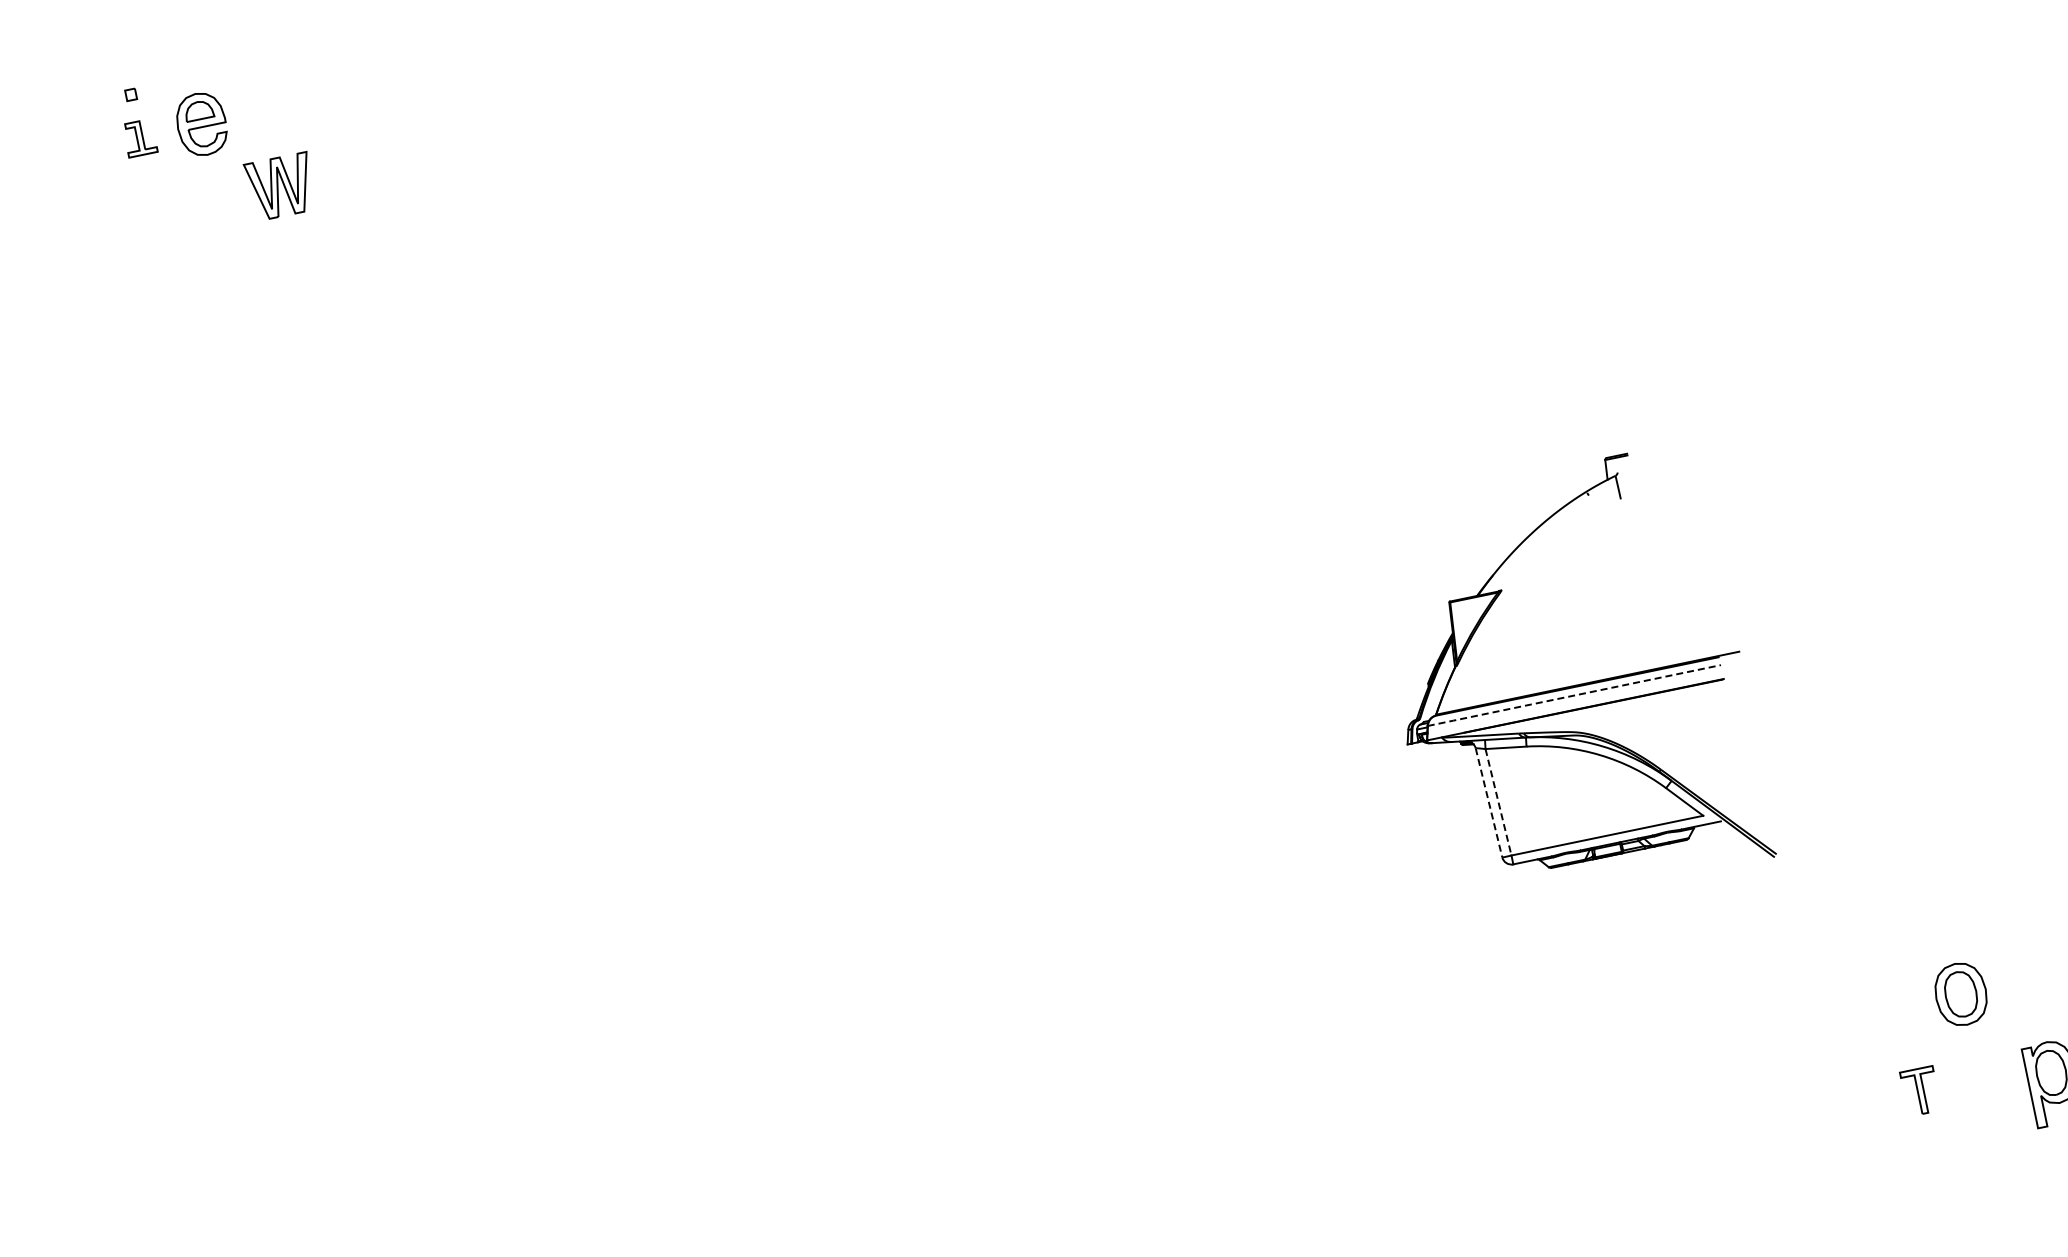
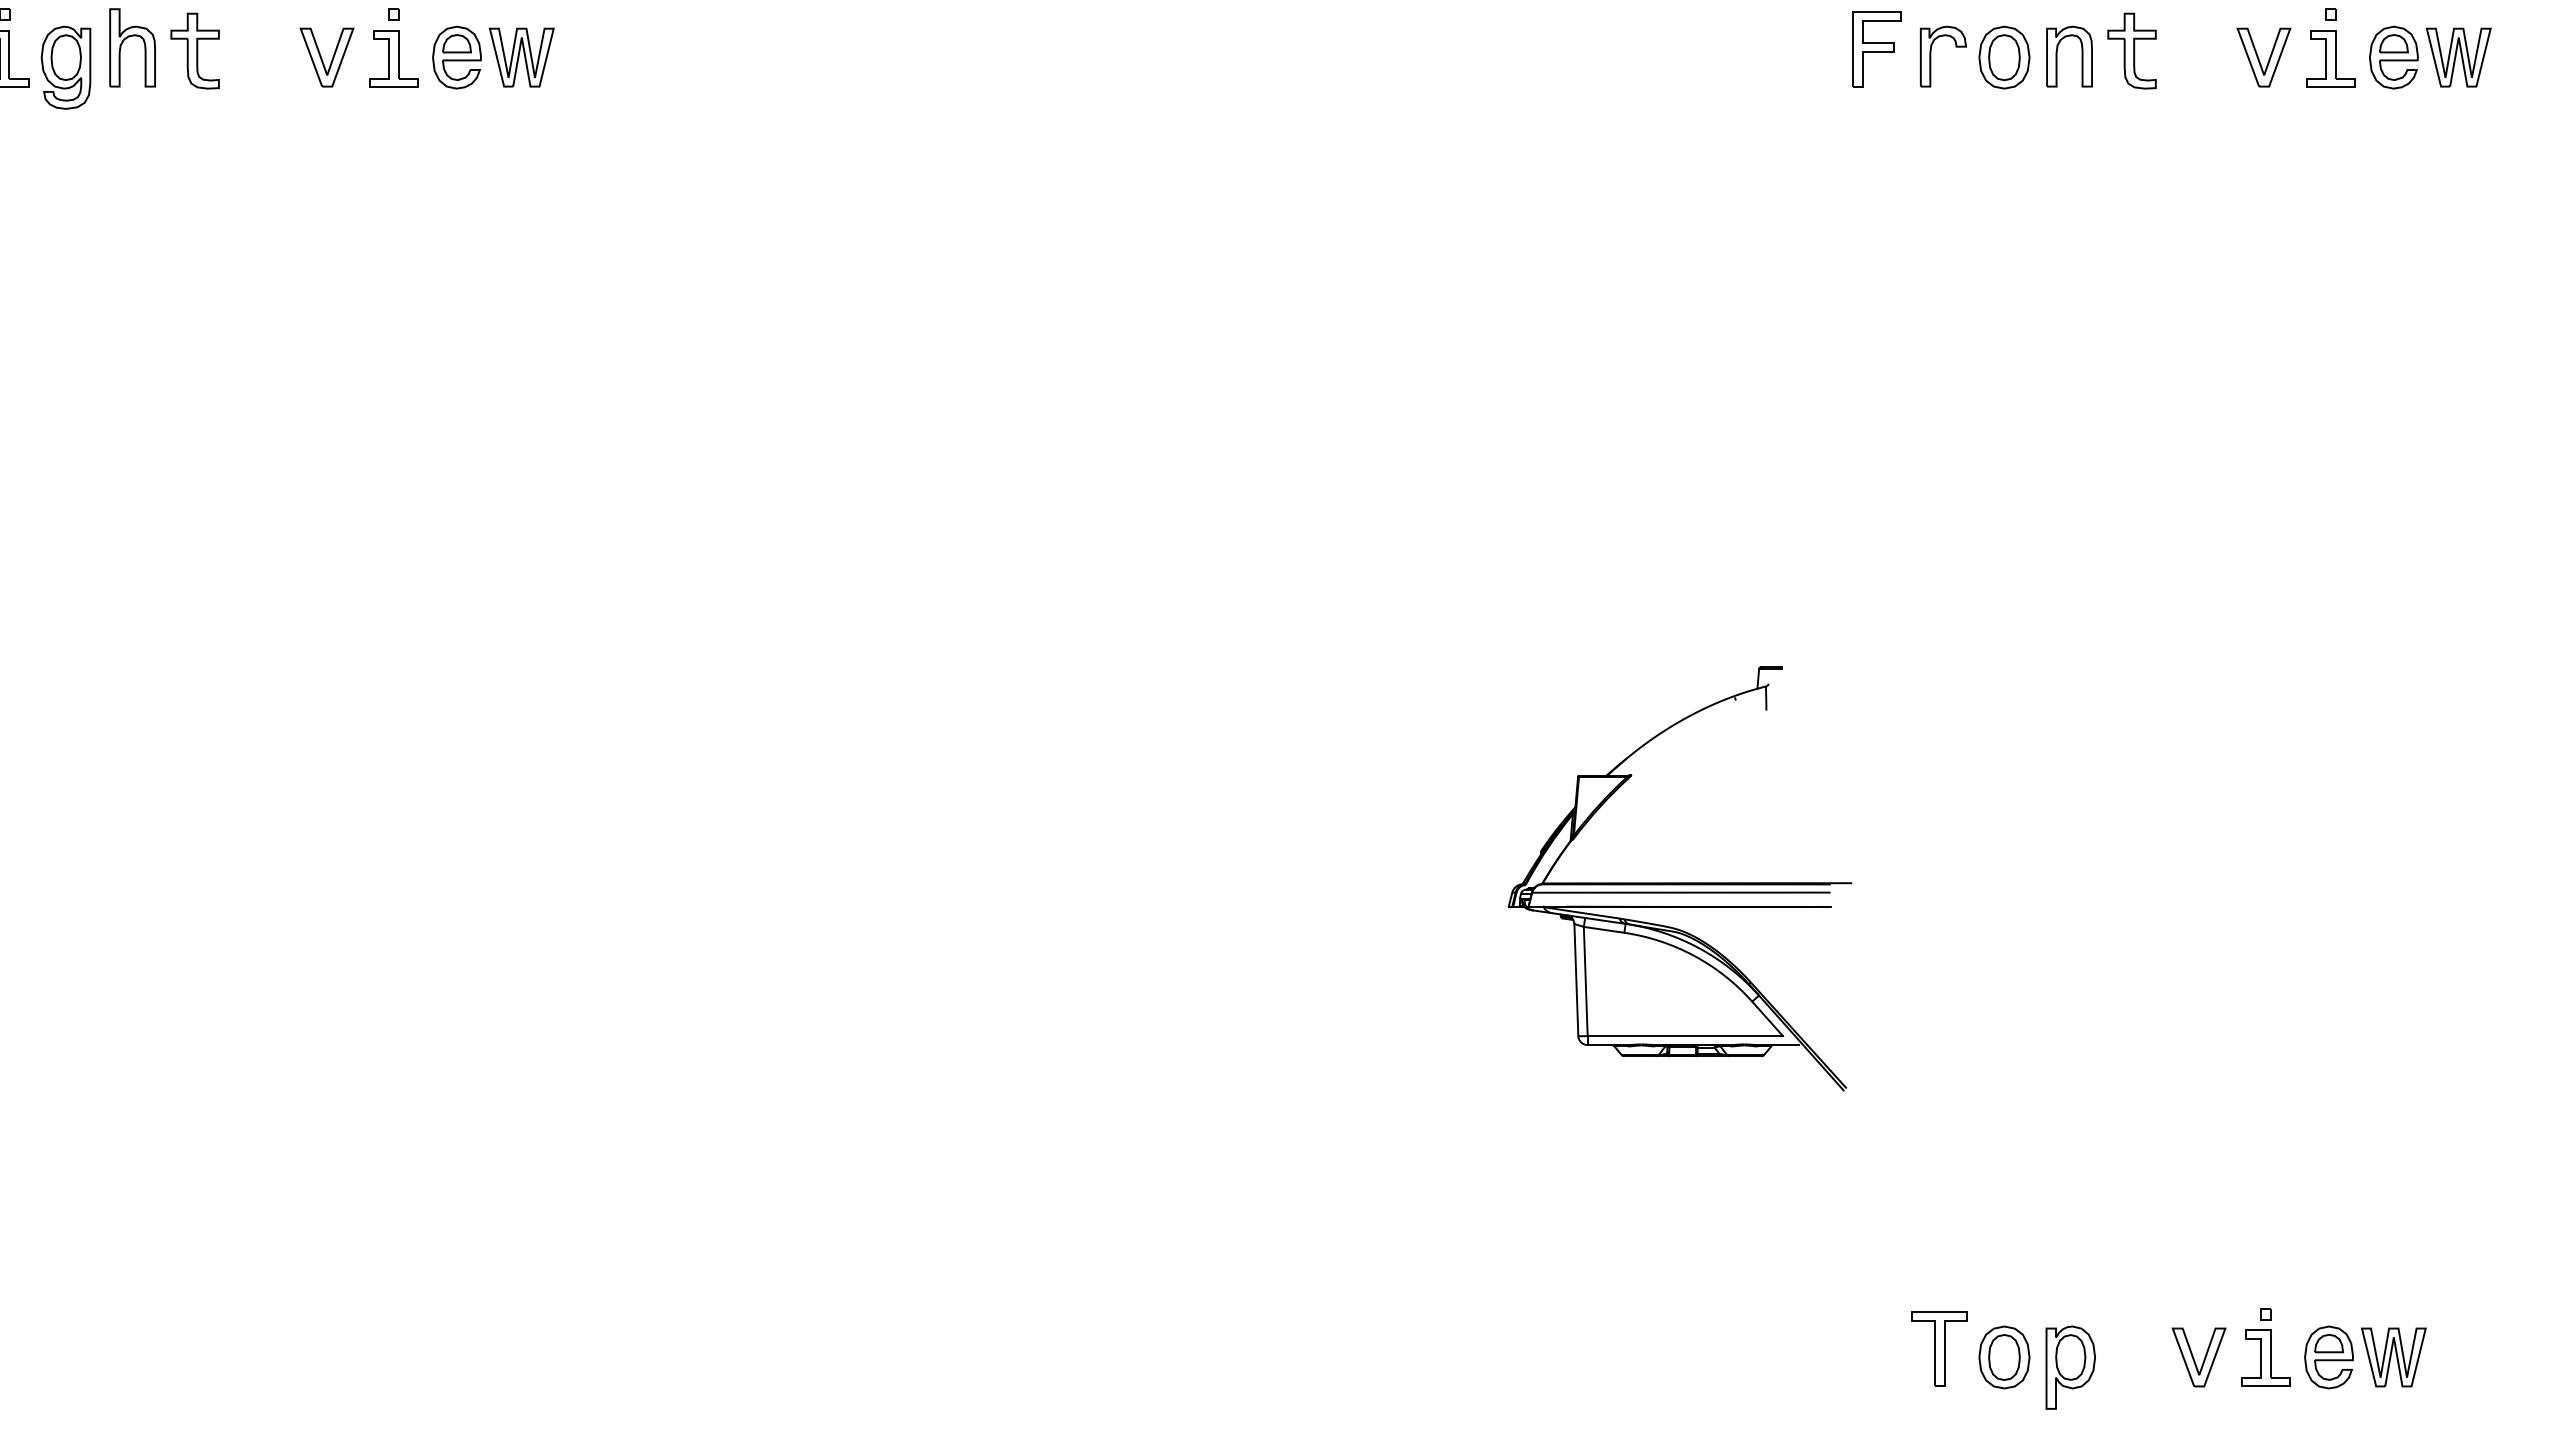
part: (139, 138) -> (393, 58), size x1.67
part: (73, 150) -> (326, 57), added
part: (280, 186) -> (521, 57), moved
line: (1573, 695) -> (1680, 892), dashed -> solid
line: (1498, 802) -> (1585, 981), dashed -> solid
line: (1489, 803) -> (1576, 980), dashed -> solid
part: (1961, 994) -> (2004, 1357), moved
part: (1920, 1090) -> (1939, 1348), size x1.67

